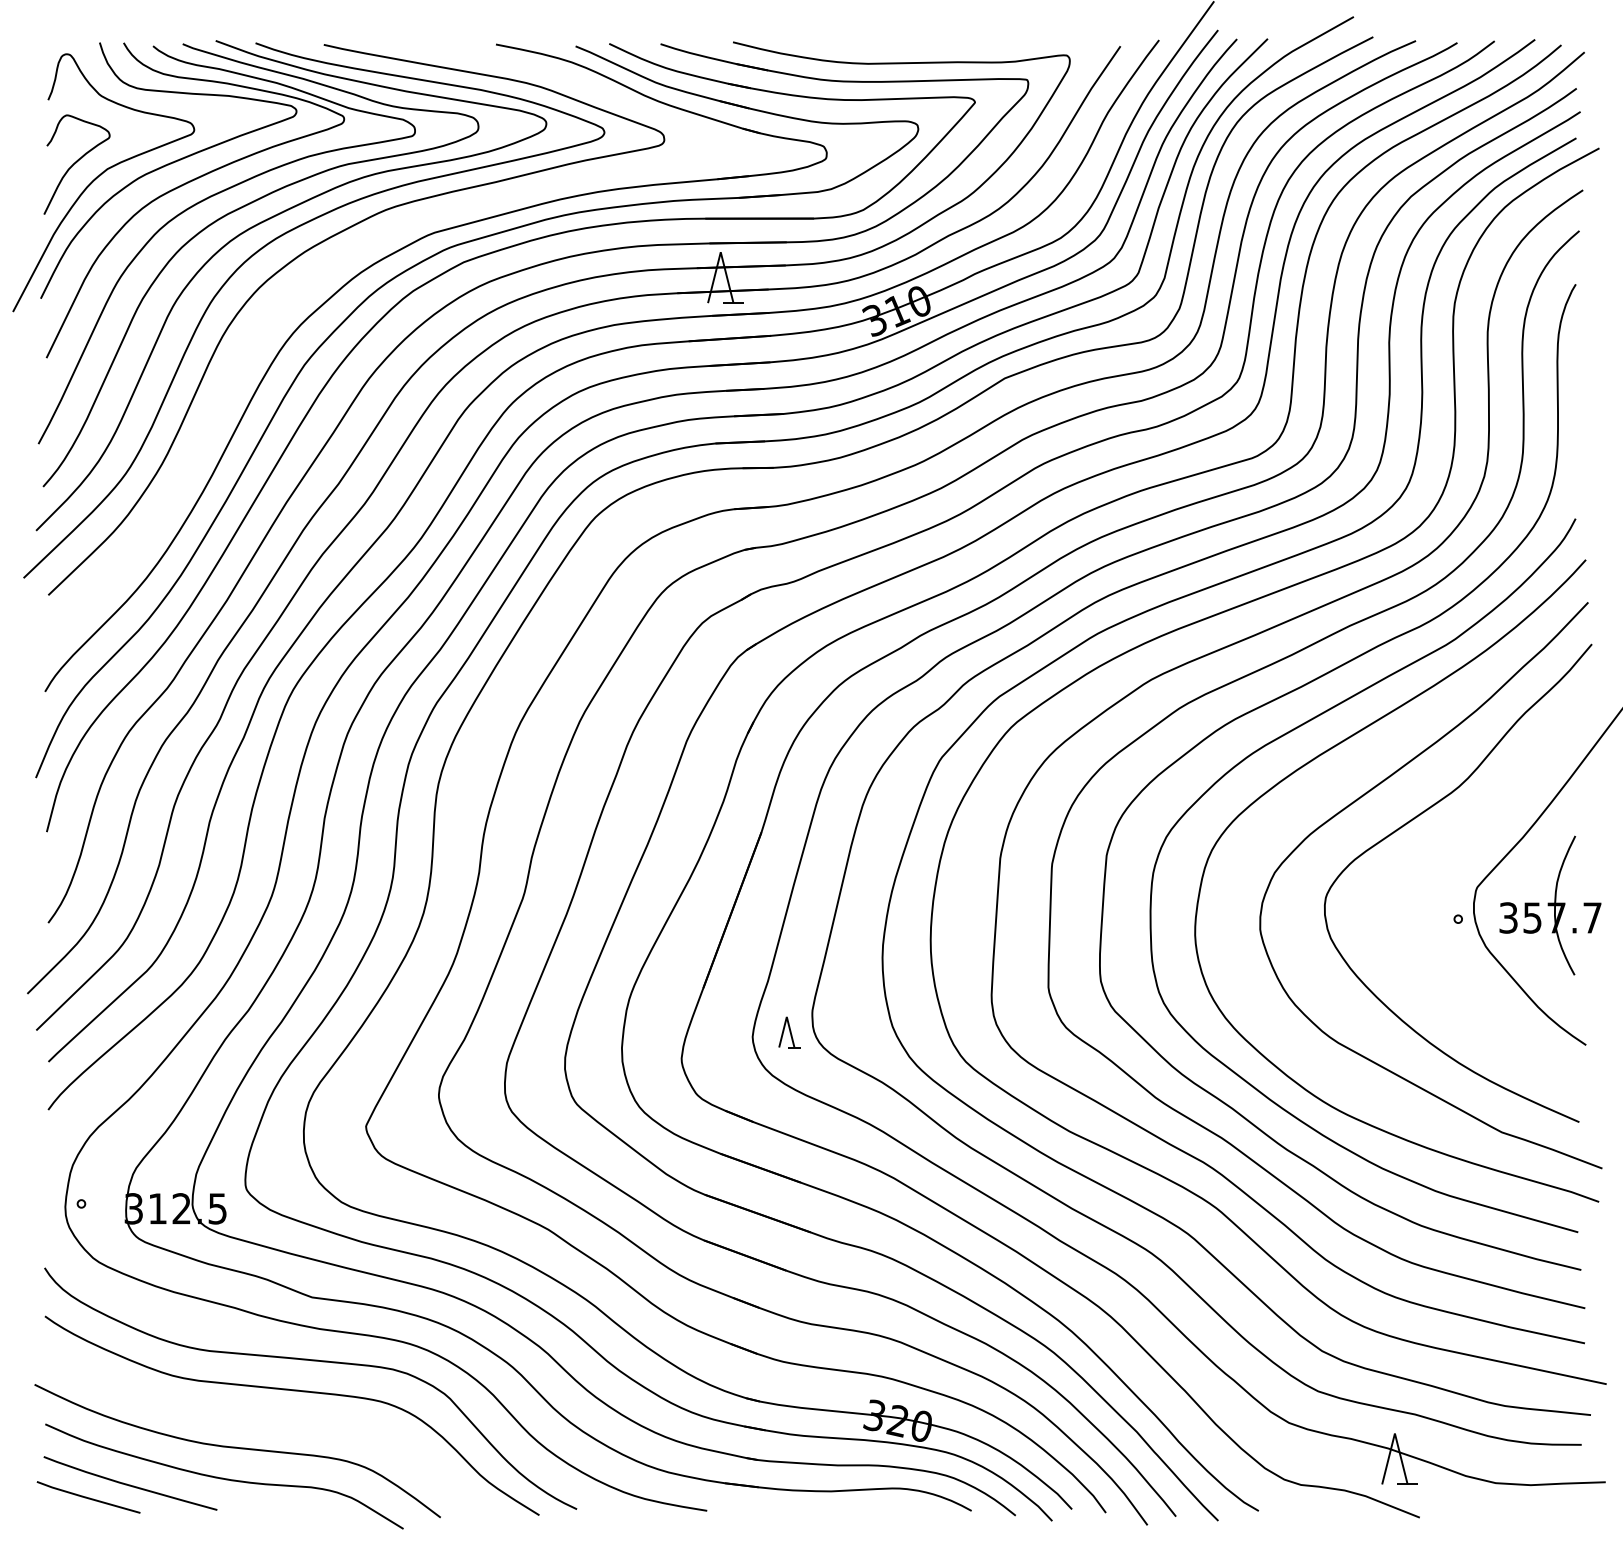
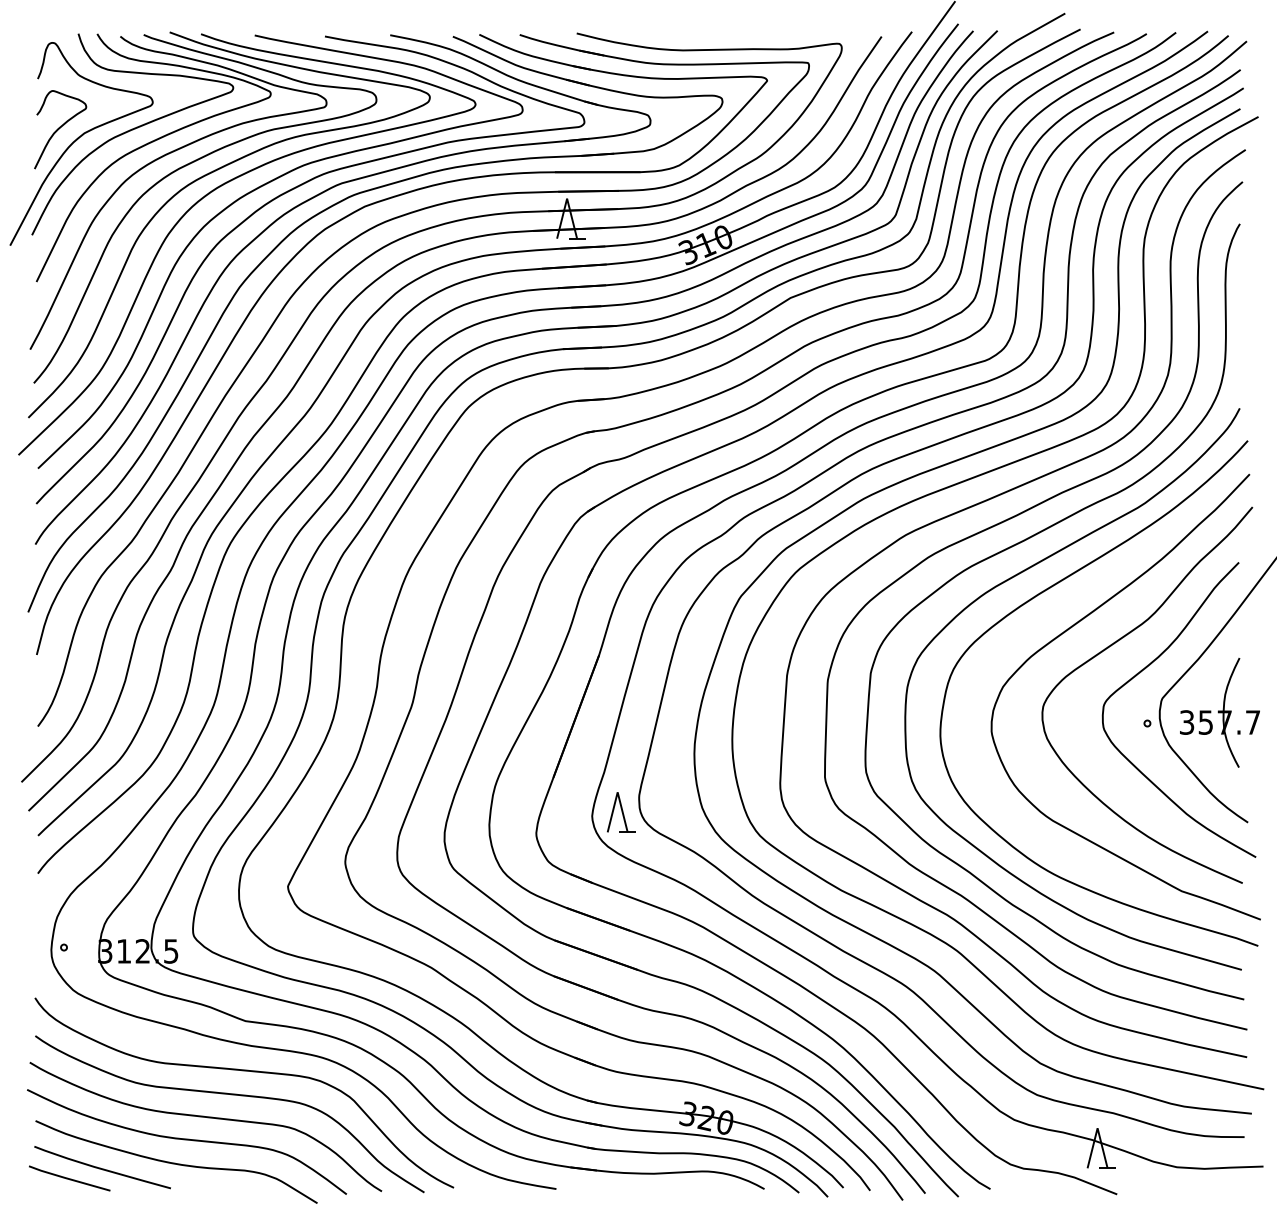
curve: (340, 259) -> (267, 204), added
curve: (1456, 849) -> (1146, 668), added
part: (789, 1032) -> (621, 812), size x1.67
curve: (261, 1420) -> (205, 1117), added

